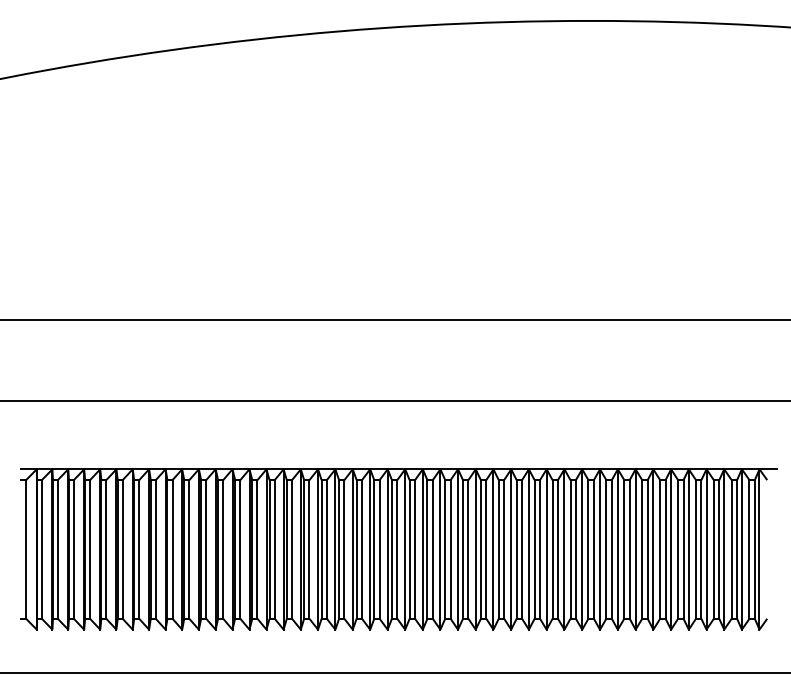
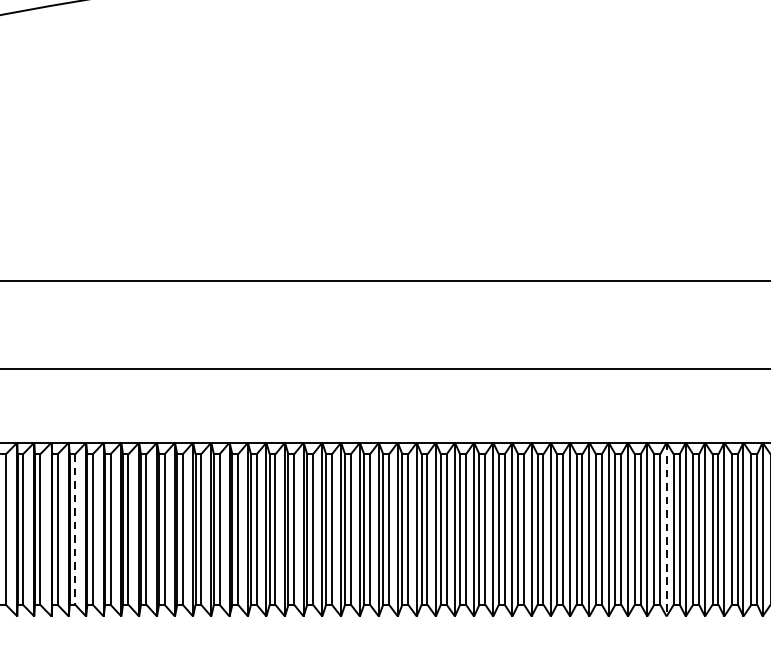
line: (90, 549) -> (75, 529), solid -> dashed
line: (635, 549) -> (666, 529), solid -> dashed

